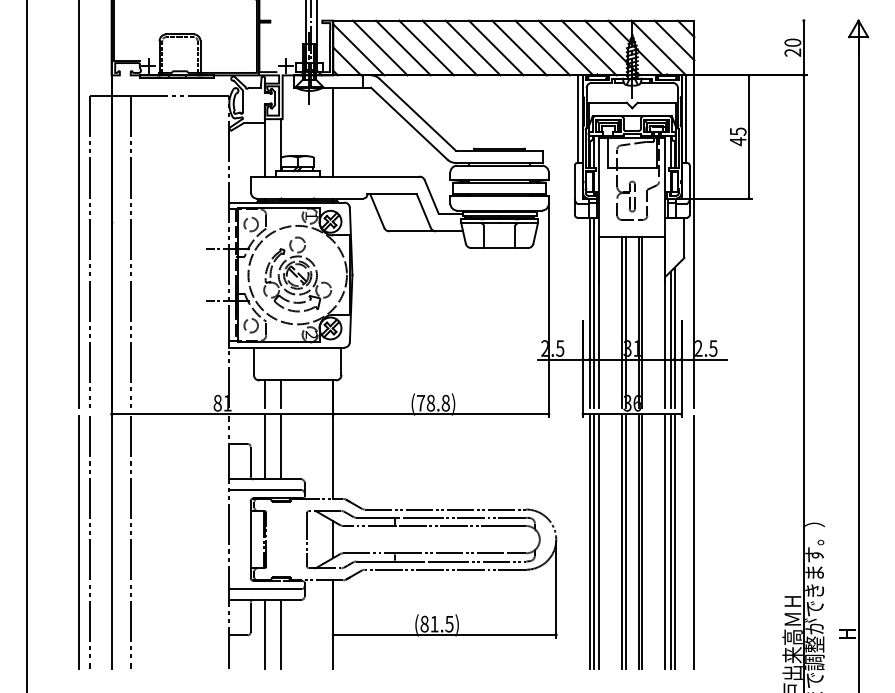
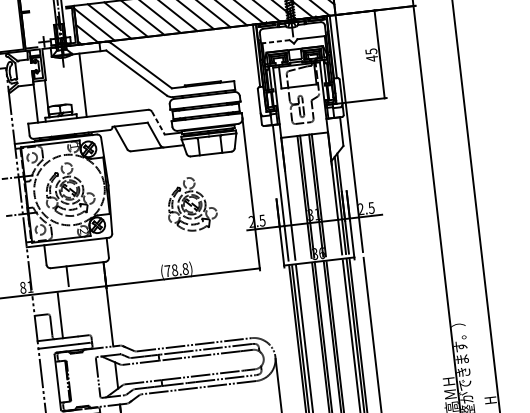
line: (607, 102) -> (275, 41), solid -> dashed
line: (431, 197) -> (158, 123), solid -> dashed
line: (594, 312) -> (283, 192), removed
part: (464, 314) -> (191, 204), added
line: (264, 394) -> (55, 277), removed
line: (281, 447) -> (72, 314), removed

